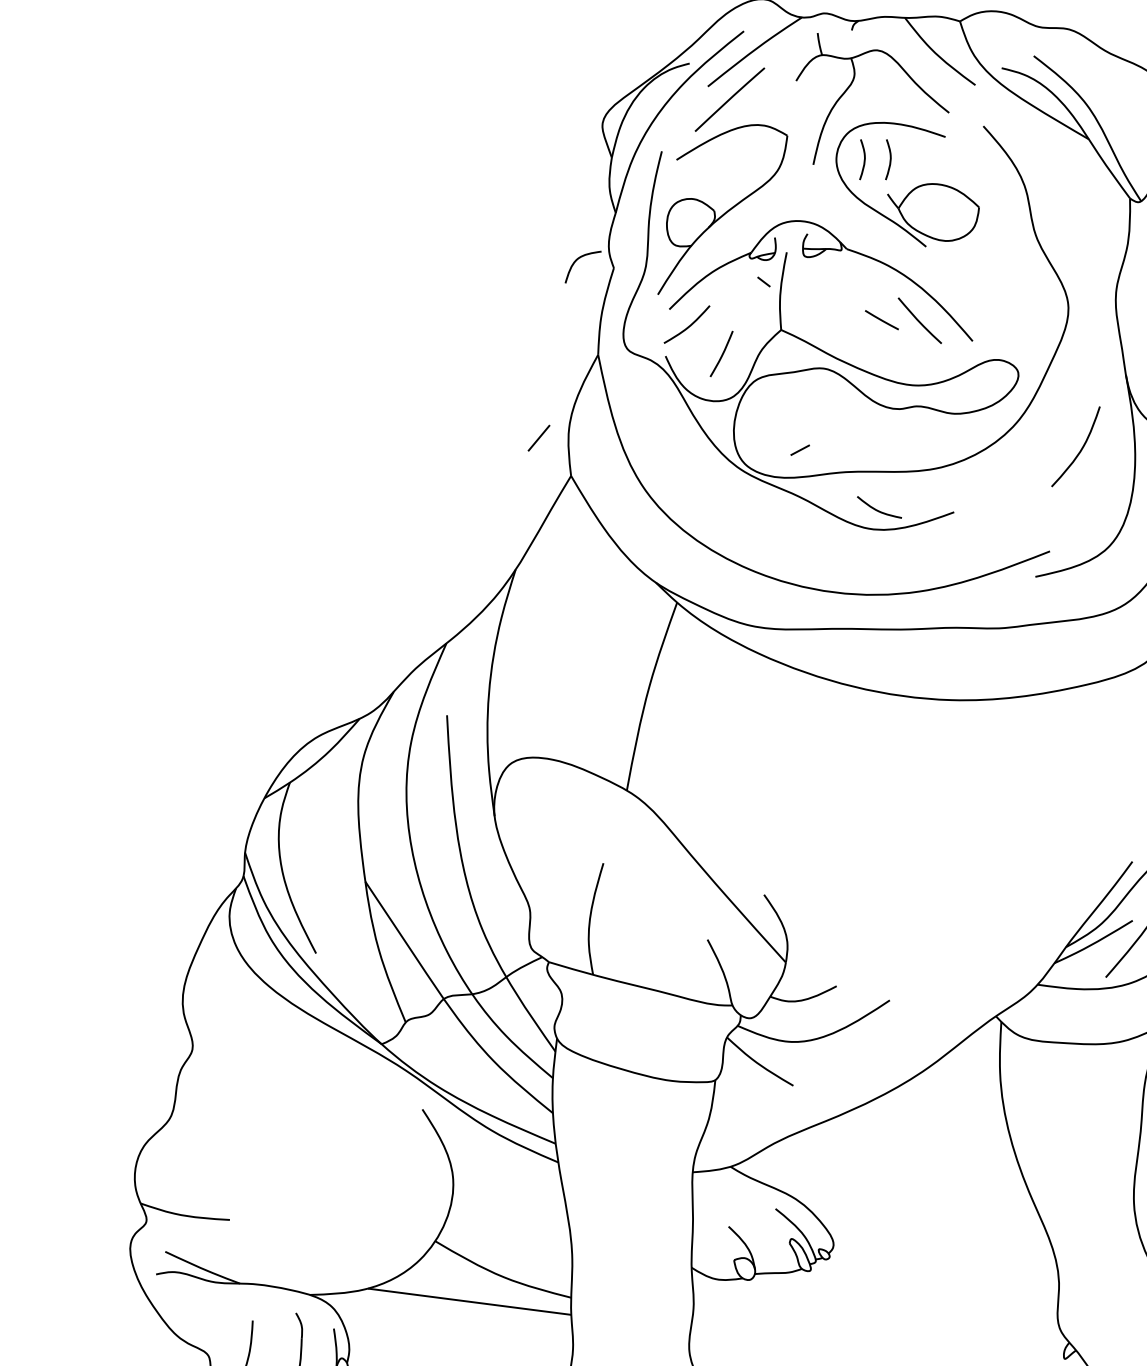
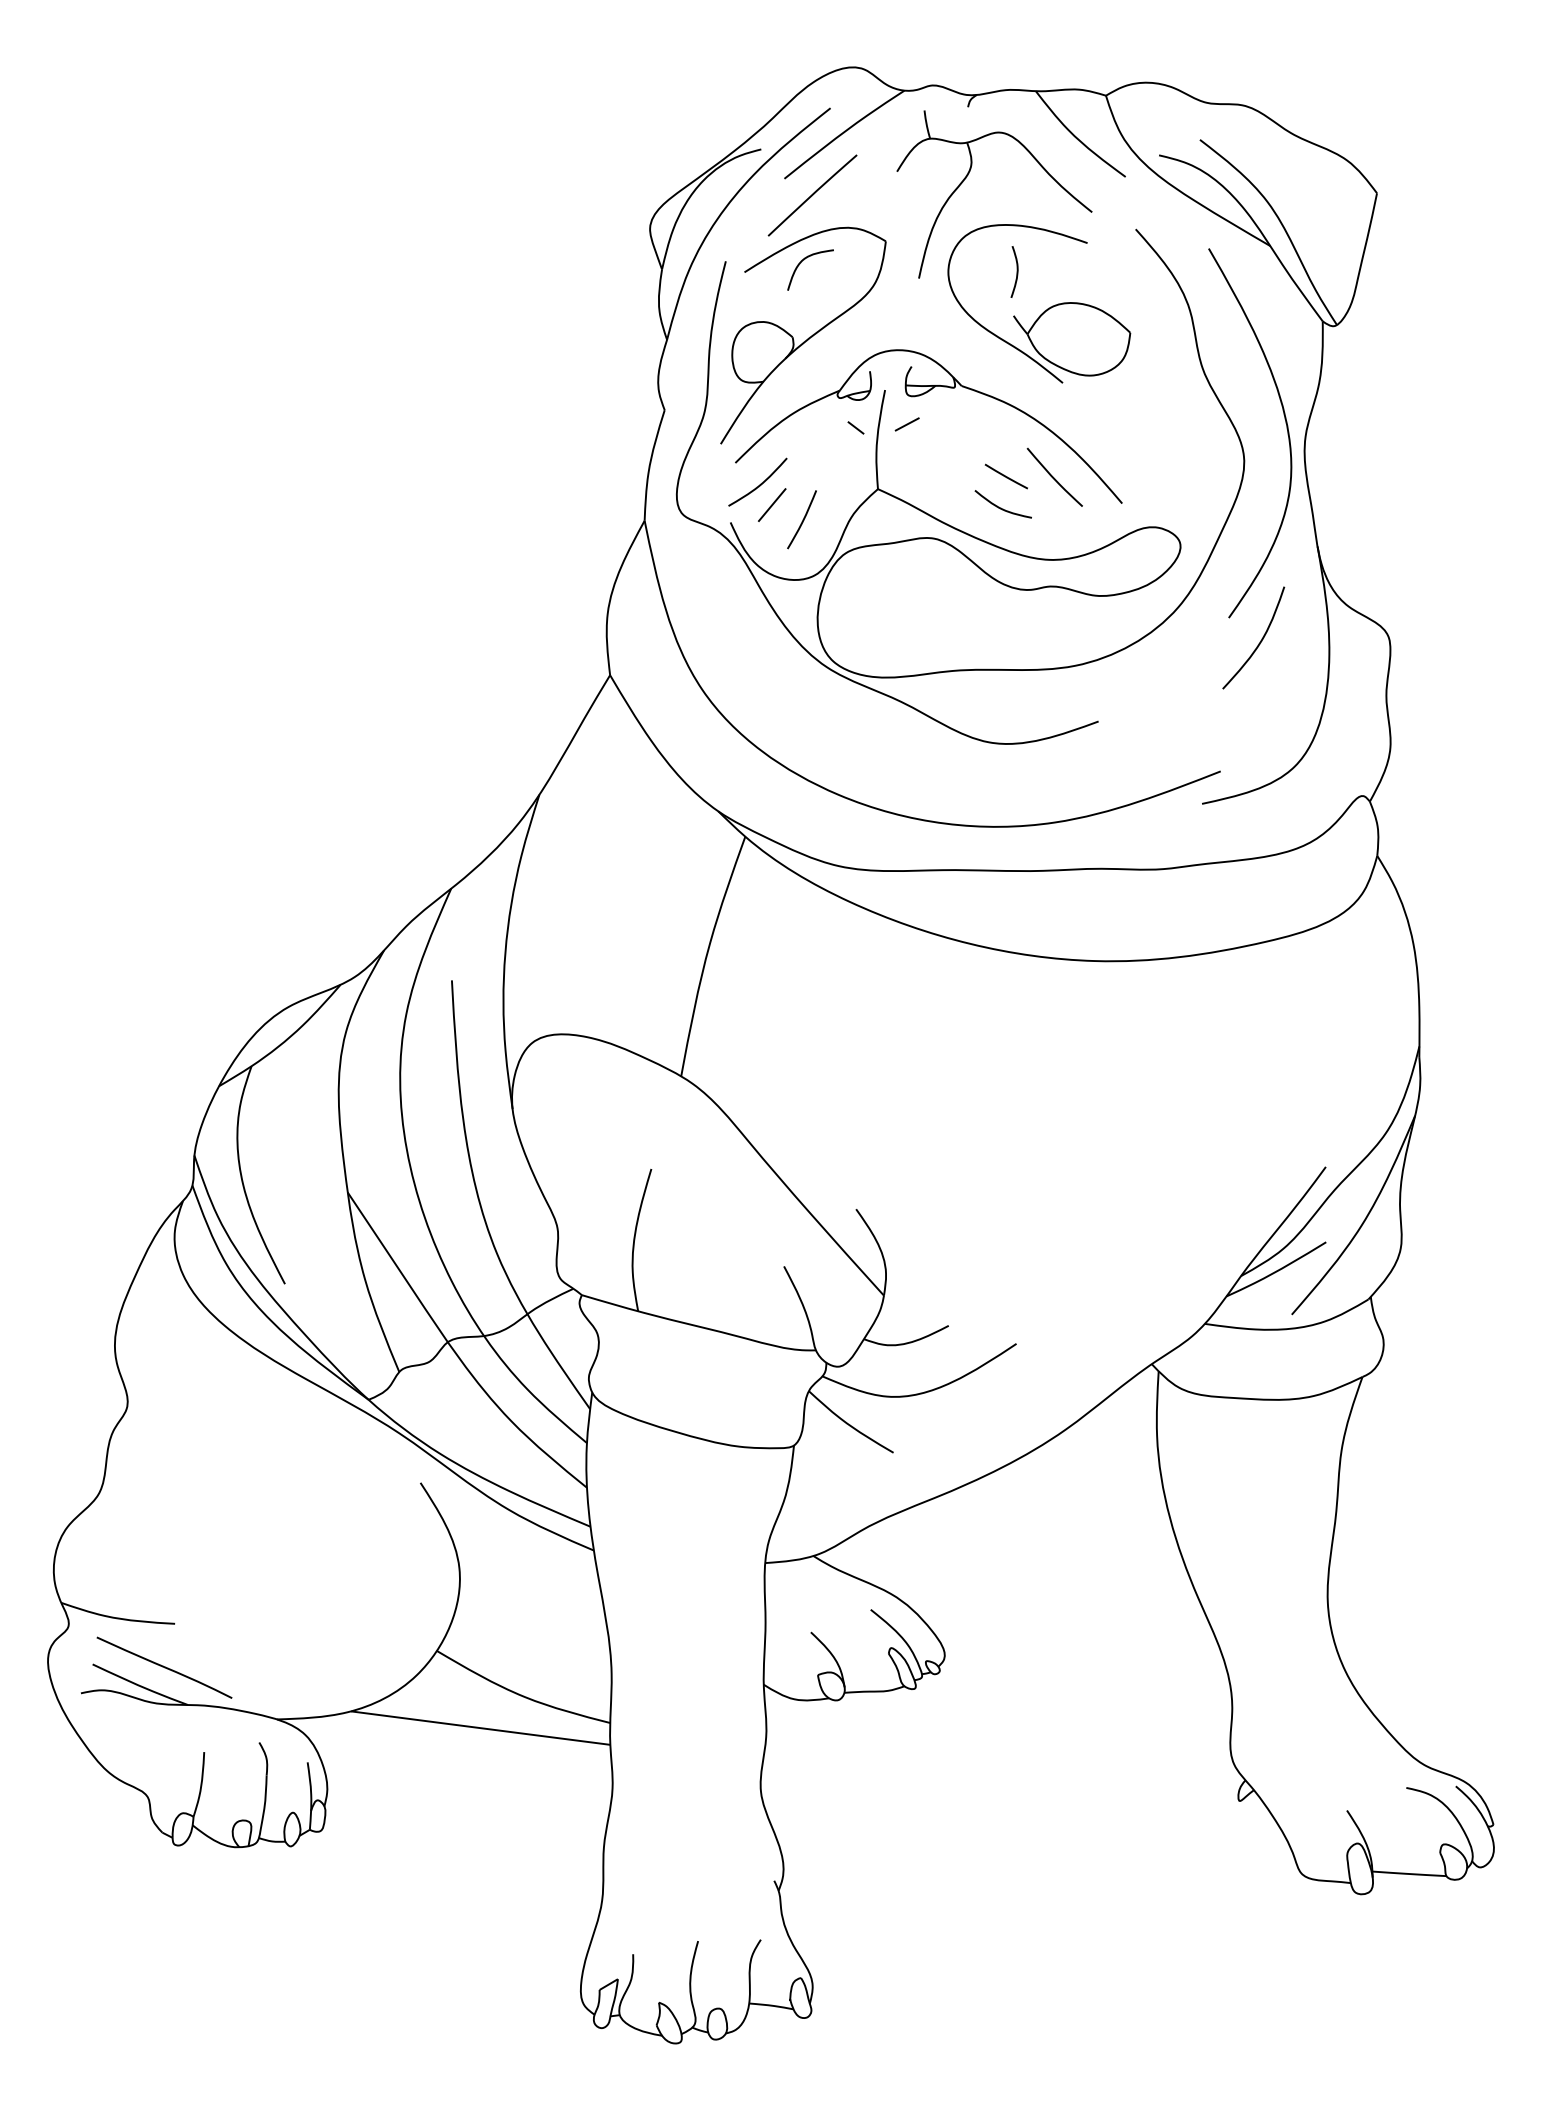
curve: (863, 159) -> (983, 271), removed
curve: (578, 259) -> (804, 260), moved
curve: (1101, 282) -> (1286, 428), added
line: (539, 437) -> (772, 504), moved
line: (799, 450) -> (906, 424), moved
curve: (878, 509) -> (1001, 507), moved
curve: (221, 1254) -> (164, 1667), added

